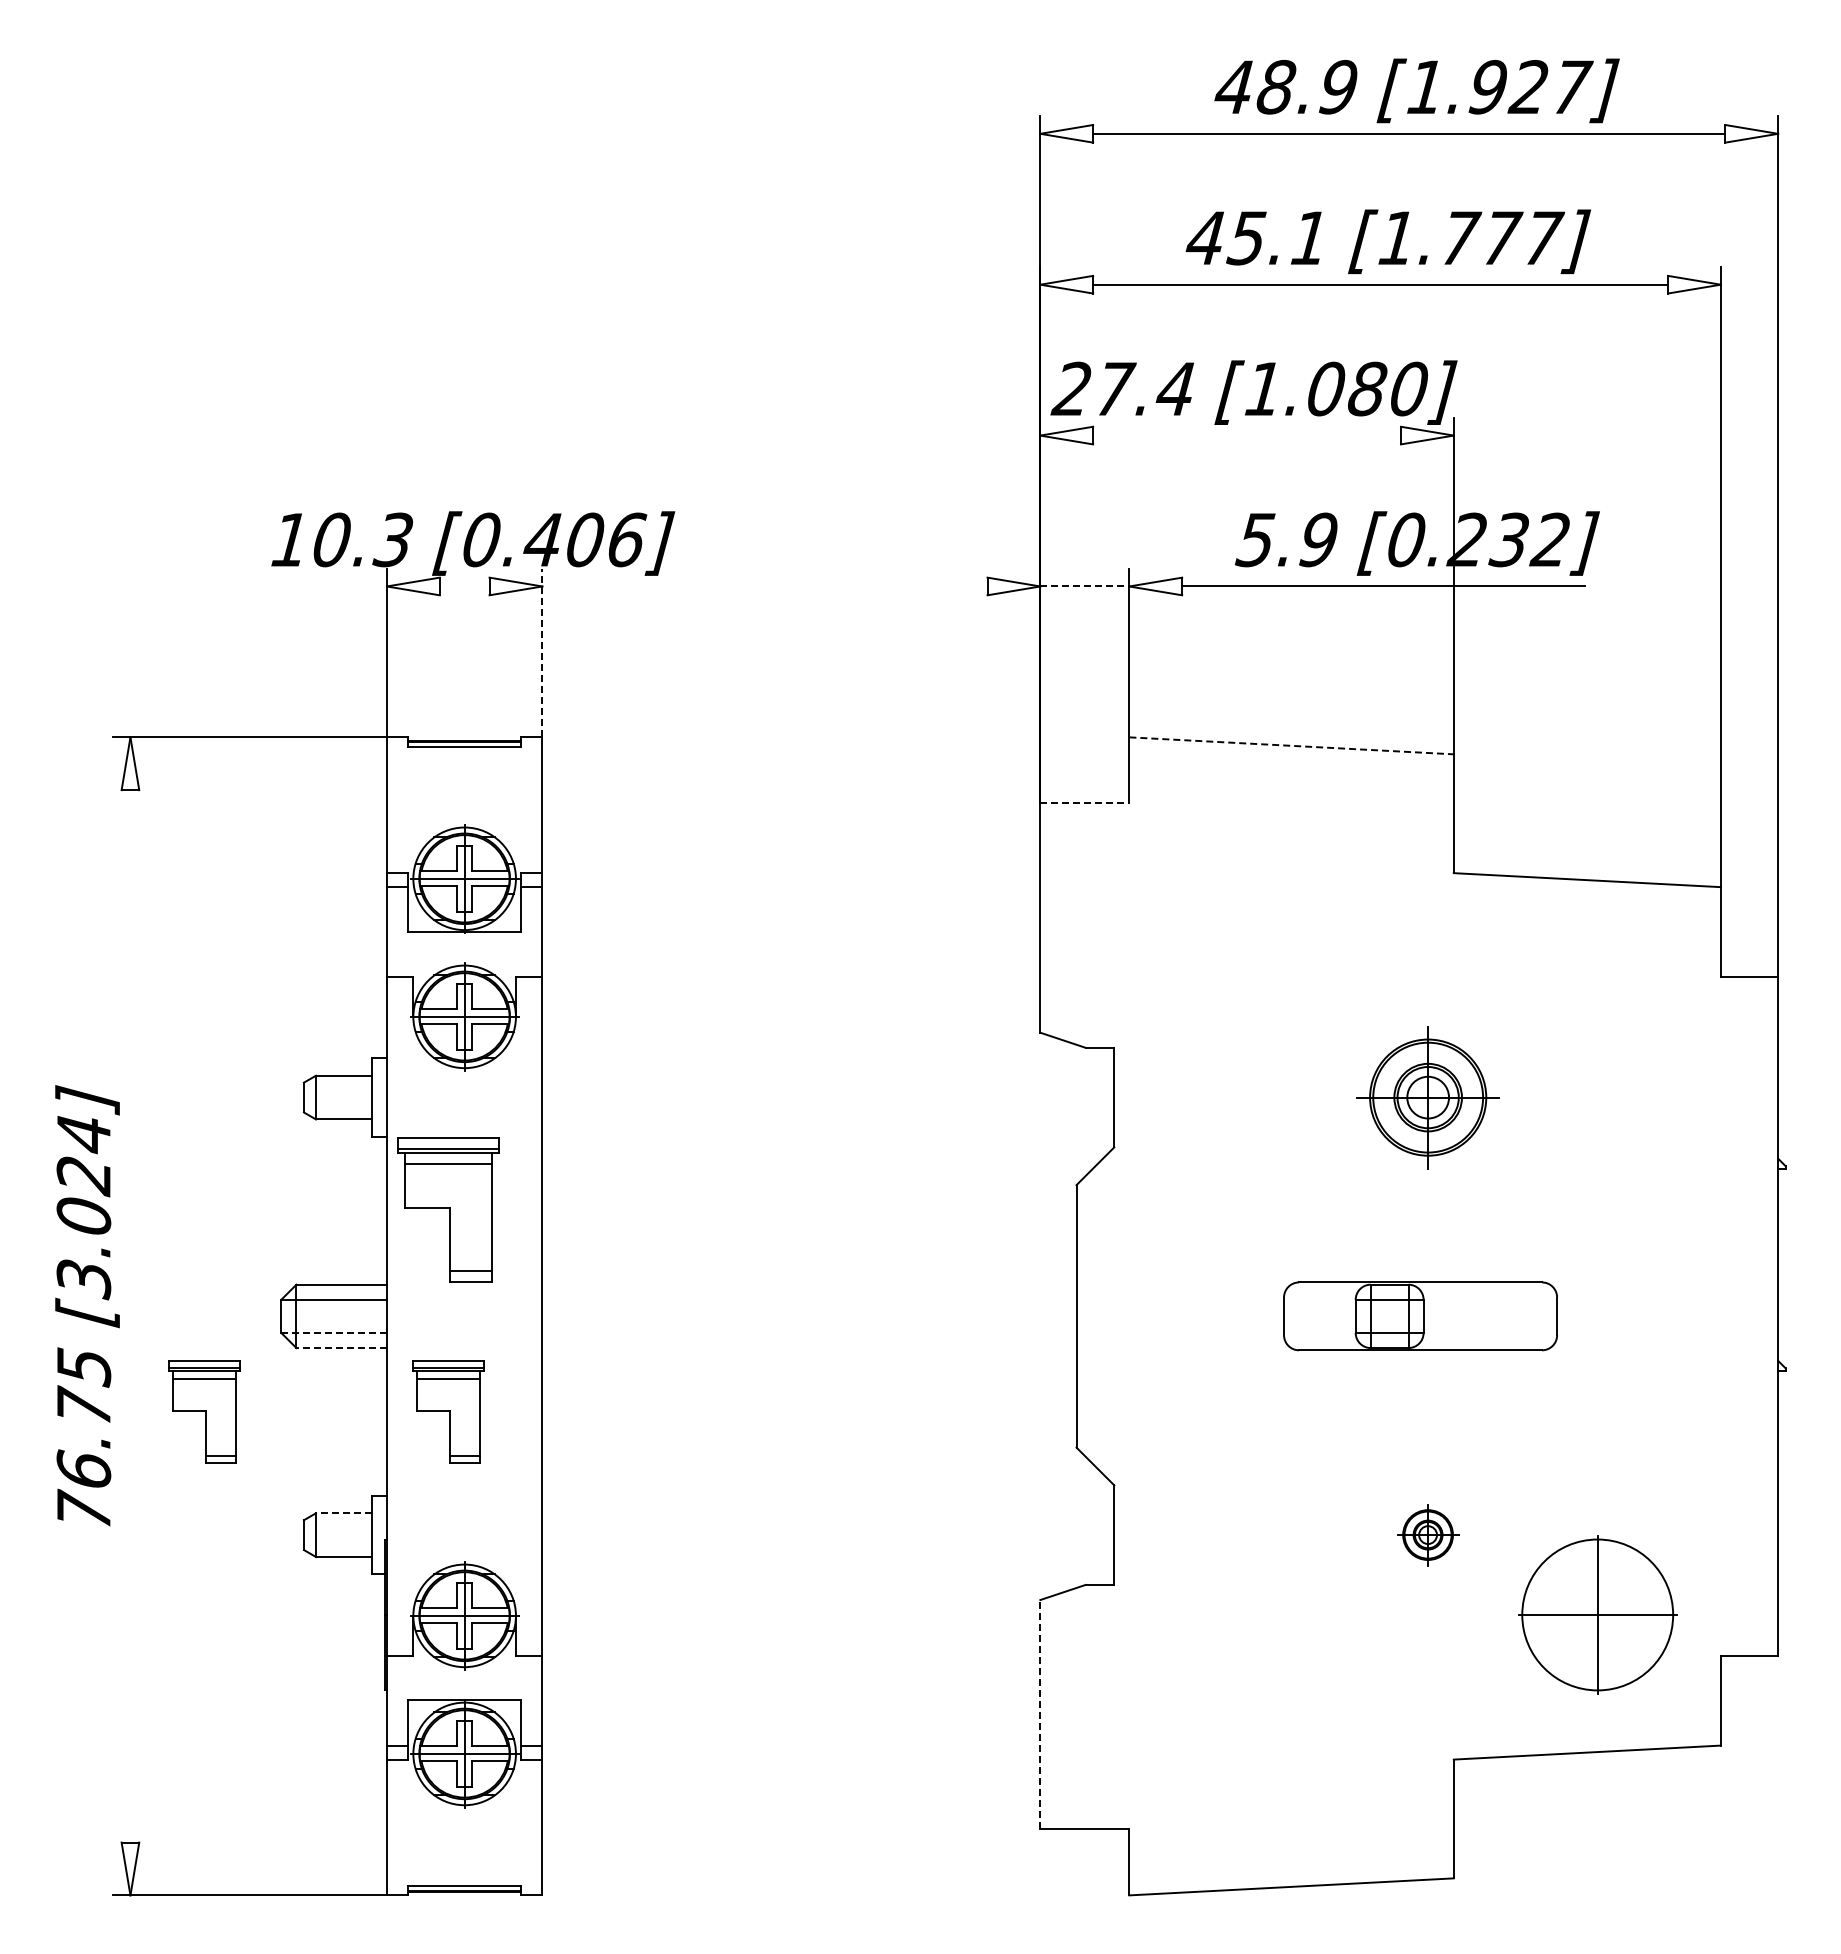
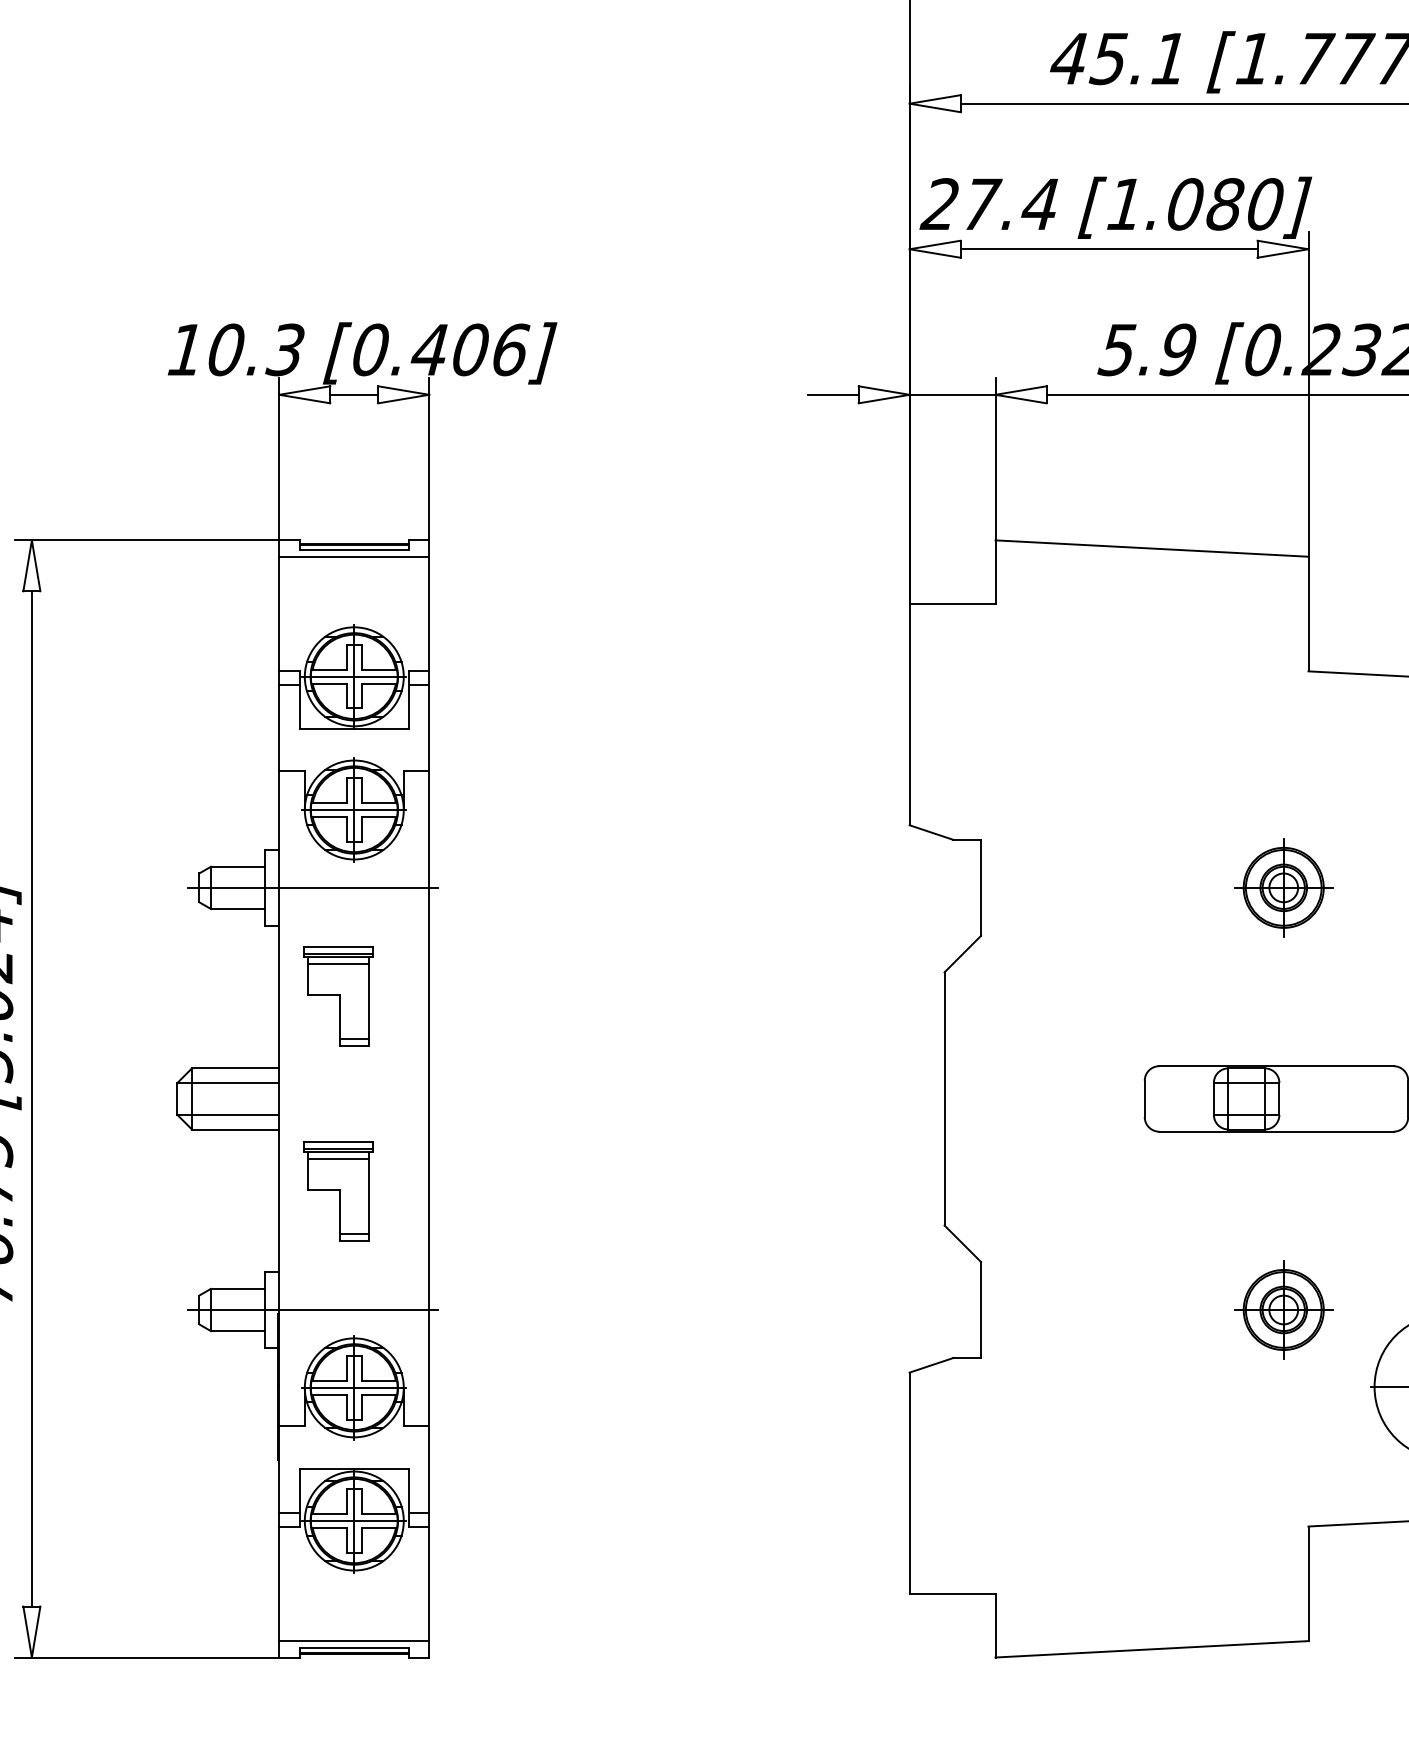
line: (1246, 435) -> (1108, 249), added
line: (464, 586) -> (354, 394), added
line: (960, 586) -> (832, 394), added
line: (1084, 586) -> (952, 394), dashed -> solid
line: (542, 652) -> (429, 458), dashed -> solid
line: (1292, 745) -> (1152, 548), dashed -> solid
line: (464, 754) -> (354, 556), added
line: (1084, 803) -> (952, 604), dashed -> solid
line: (421, 1097) -> (312, 887), added
part: (1427, 1097) -> (1283, 887), size x0.71
part: (448, 1209) -> (338, 995), size x0.71
line: (130, 1316) -> (31, 1099), added
line: (334, 1332) -> (228, 1114), dashed -> solid
line: (341, 1348) -> (235, 1129), dashed -> solid
part: (204, 1411) -> (103, 1190), removed
line: (343, 1513) -> (237, 1289), dashed -> solid
part: (1427, 1534) -> (1283, 1309), size x1.67
line: (421, 1535) -> (312, 1310), added
line: (1040, 1714) -> (909, 1483), dashed -> solid
line: (464, 1878) -> (354, 1641), added

